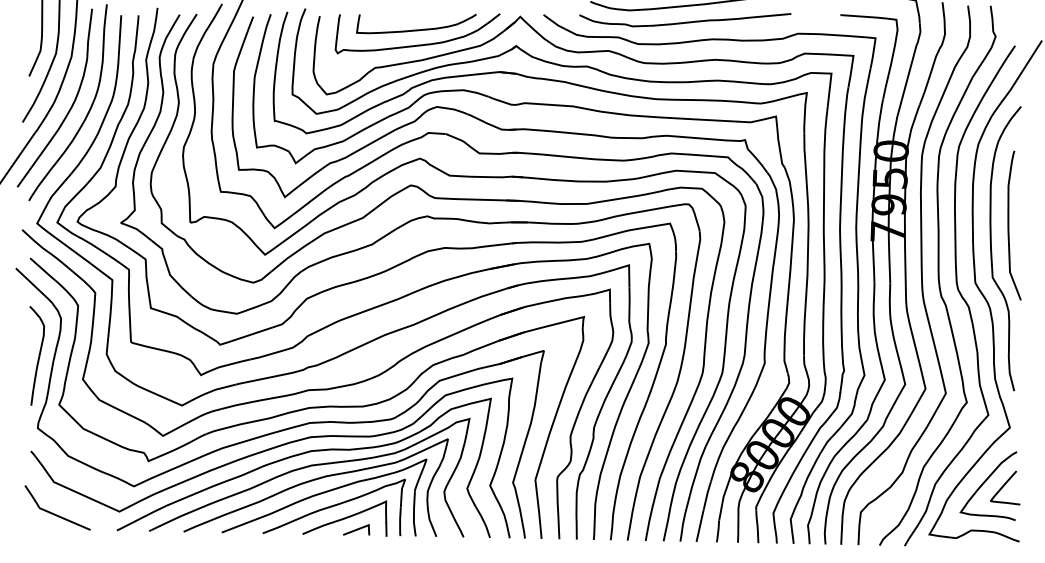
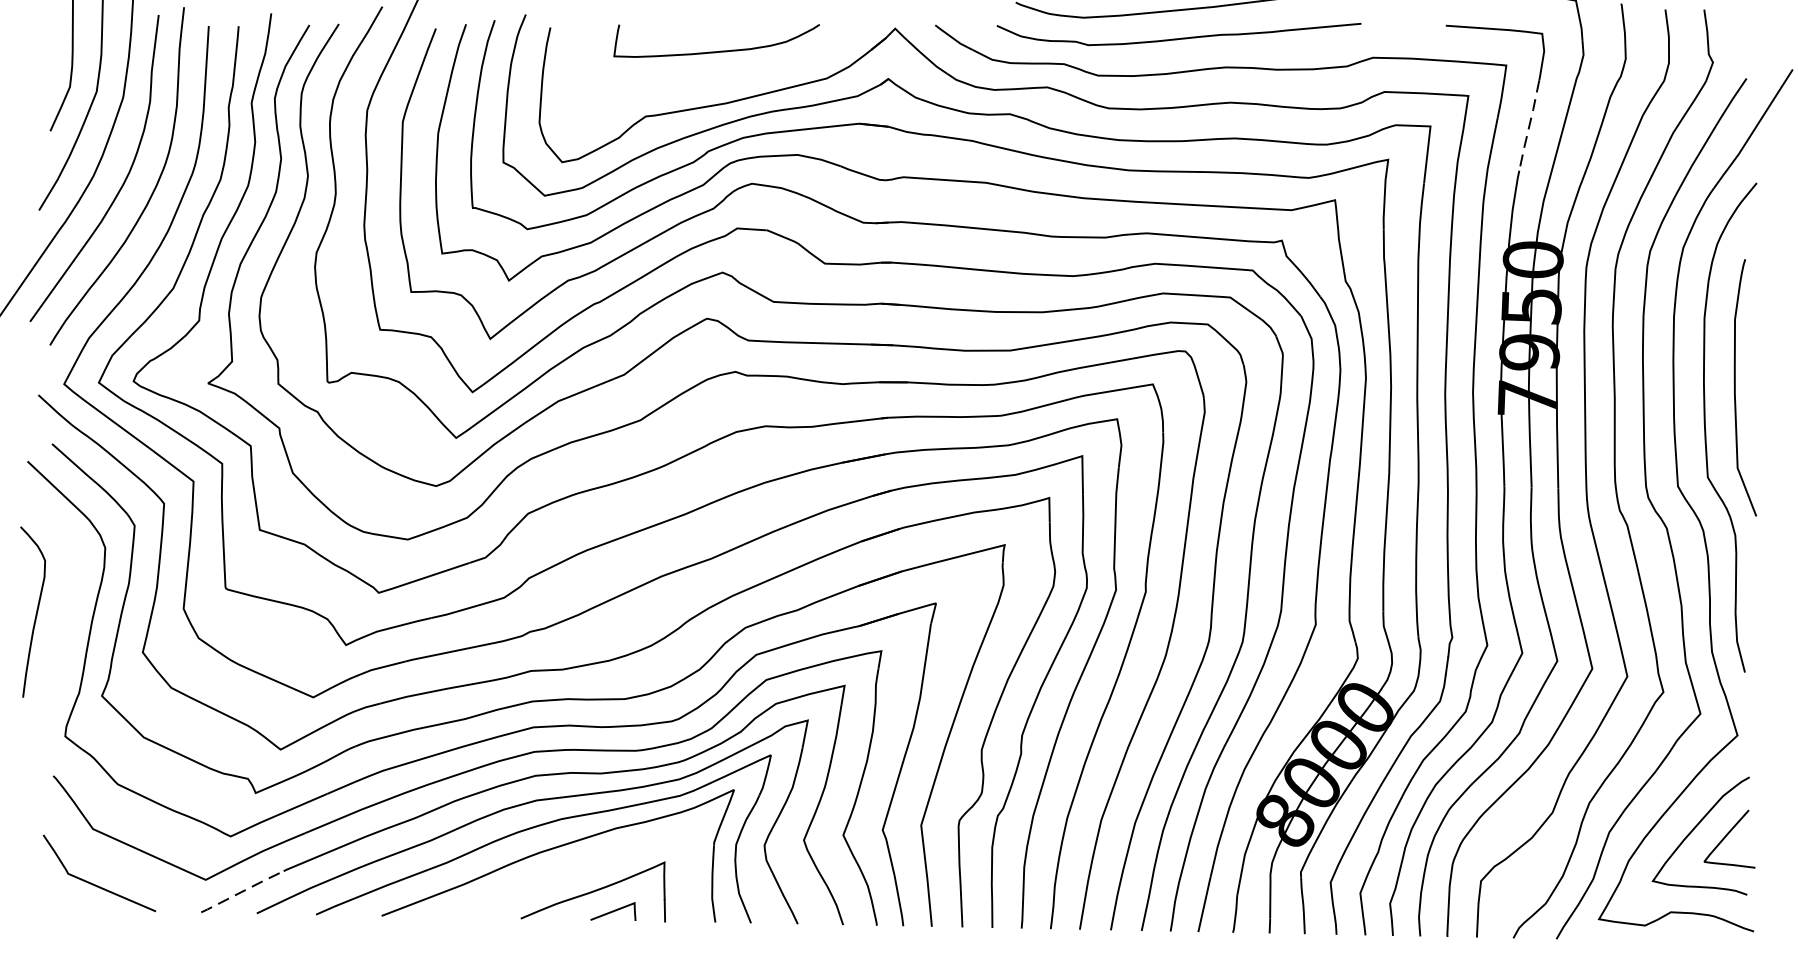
curve: (417, 44) -> (718, 76), removed
line: (888, 73) -> (1528, 126), solid -> dashed
curve: (38, 355) -> (35, 611), moved
part: (333, 507) -> (573, 872), removed
line: (140, 518) -> (241, 891), solid -> dashed

